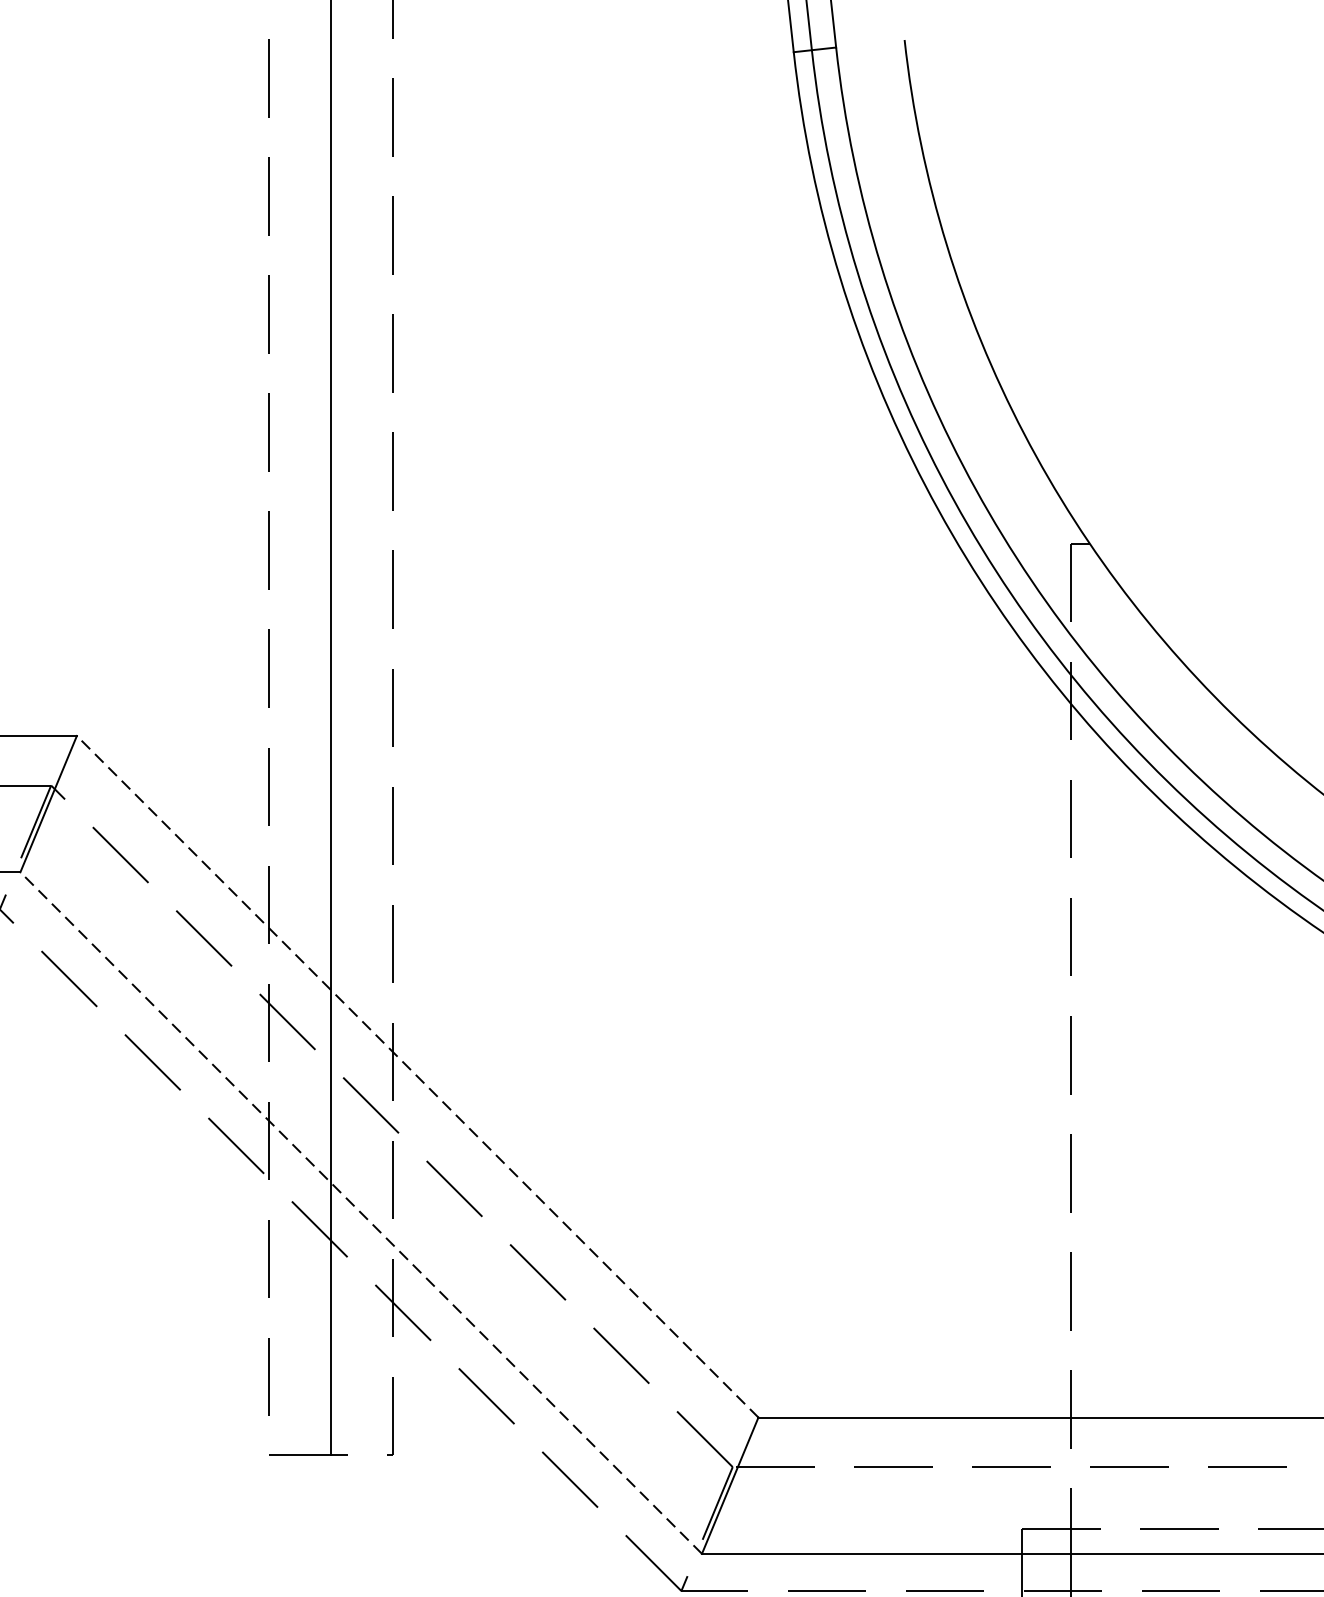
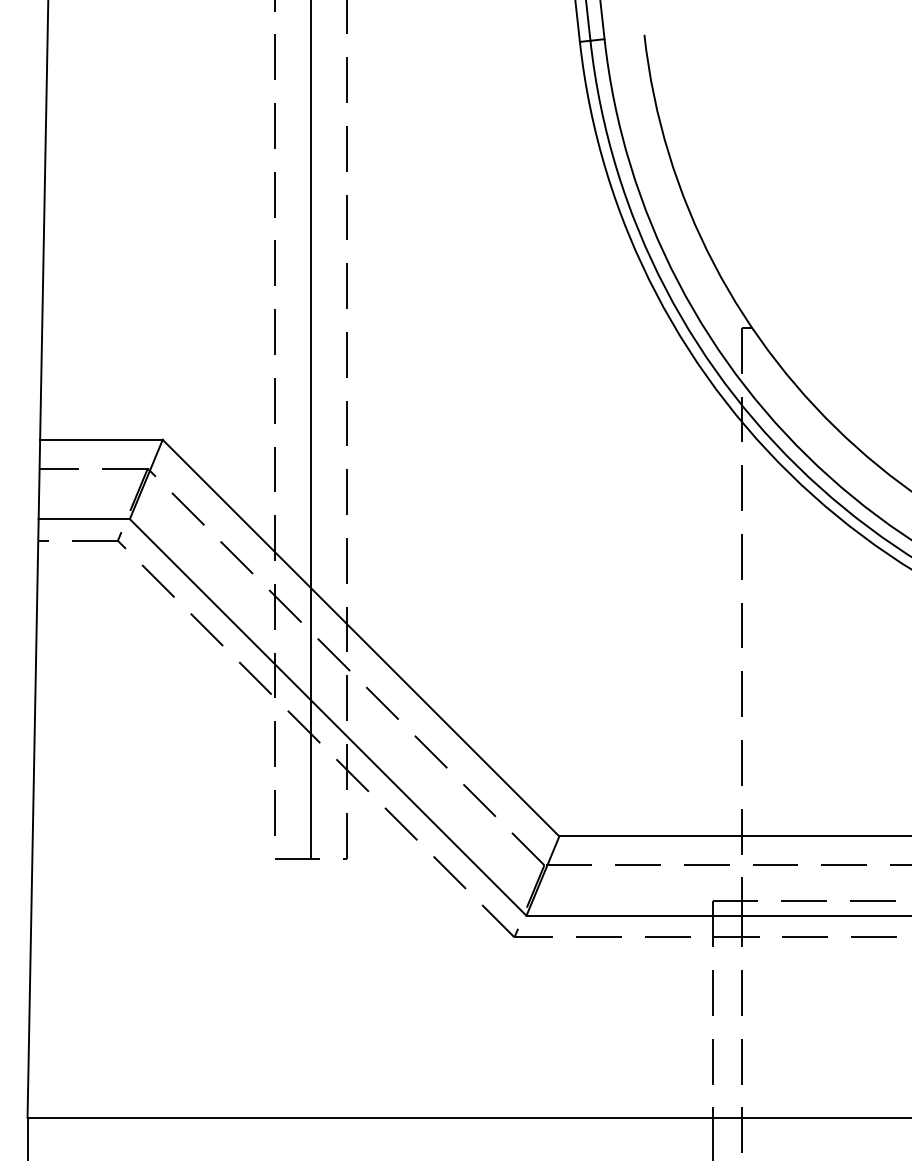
line: (416, 1075) -> (360, 637), dashed -> solid
line: (360, 1213) -> (327, 717), dashed -> solid

